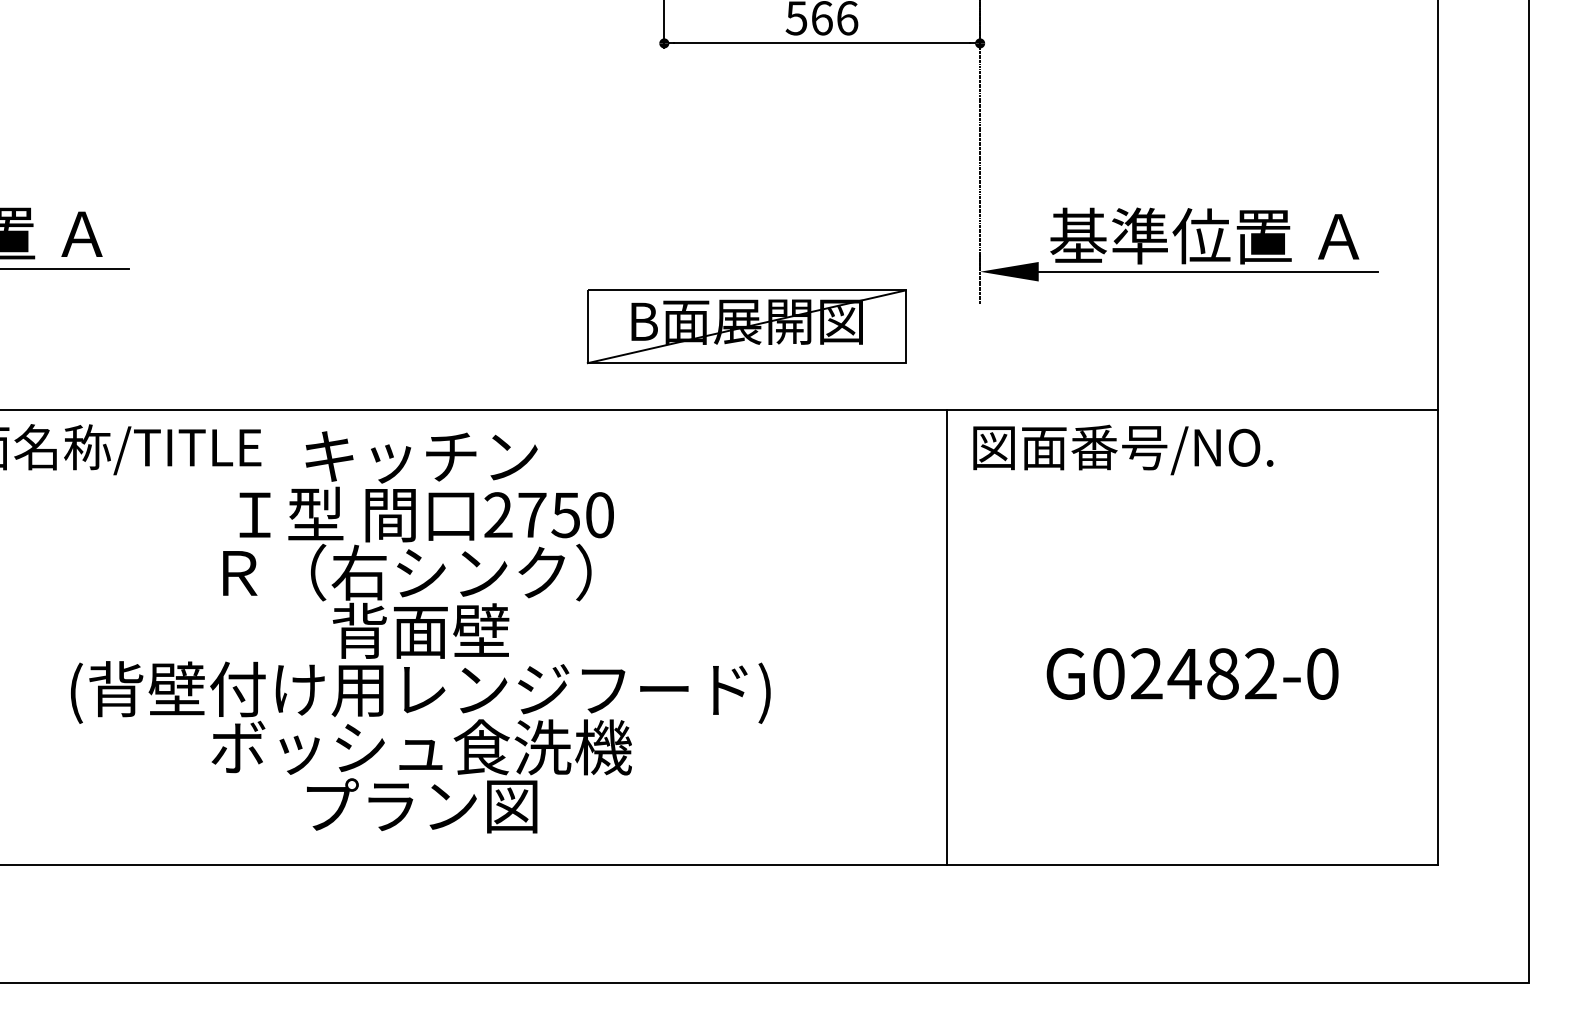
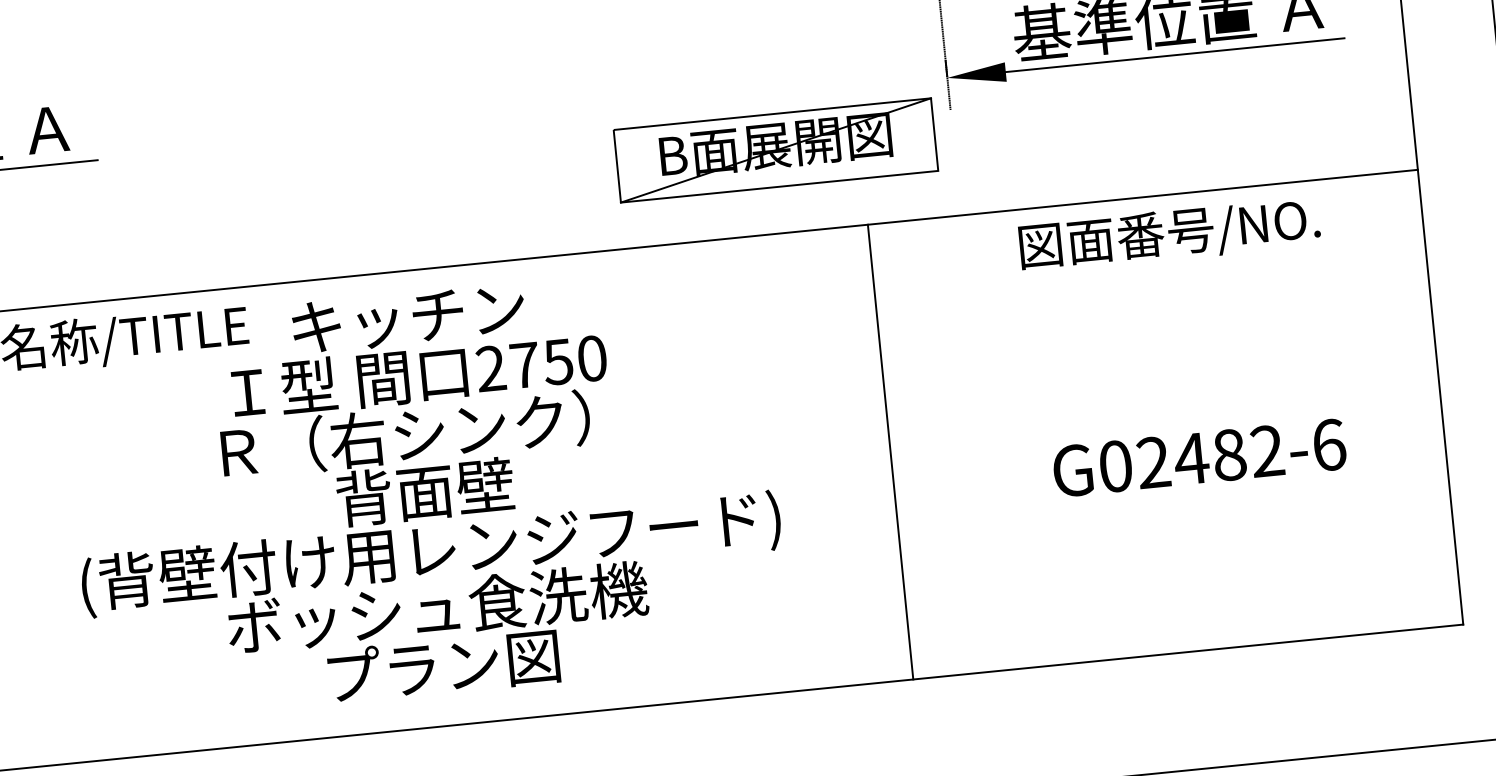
part: (746, 326) -> (775, 150), moved
text: (1123, 449) -> (1169, 234), moved
line: (946, 637) -> (890, 452), moved
text: (1322, 673) -> (1328, 444), G02482-0 -> G02482-6

